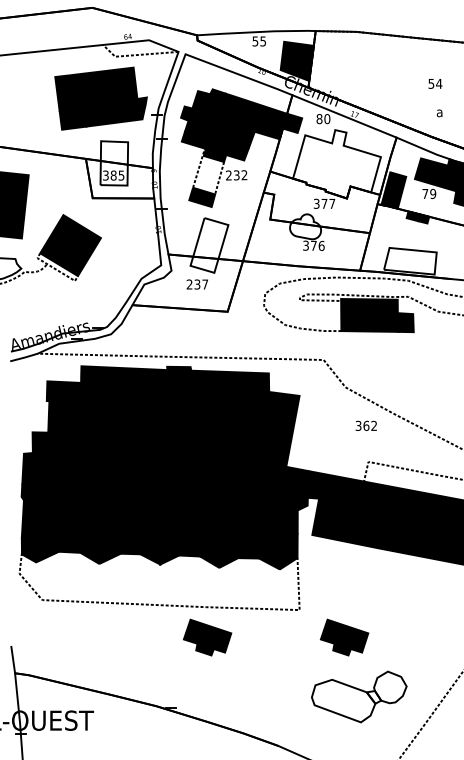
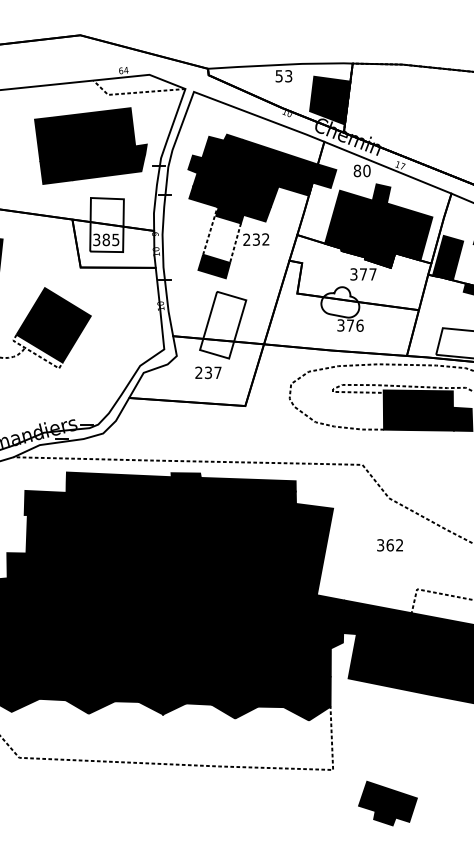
text: (262, 40) -> (287, 75), 55 -> 53
fill: (336, 164) -> (378, 226), added
text: (365, 425) -> (389, 544), moved
part: (207, 637) -> (220, 803), removed

